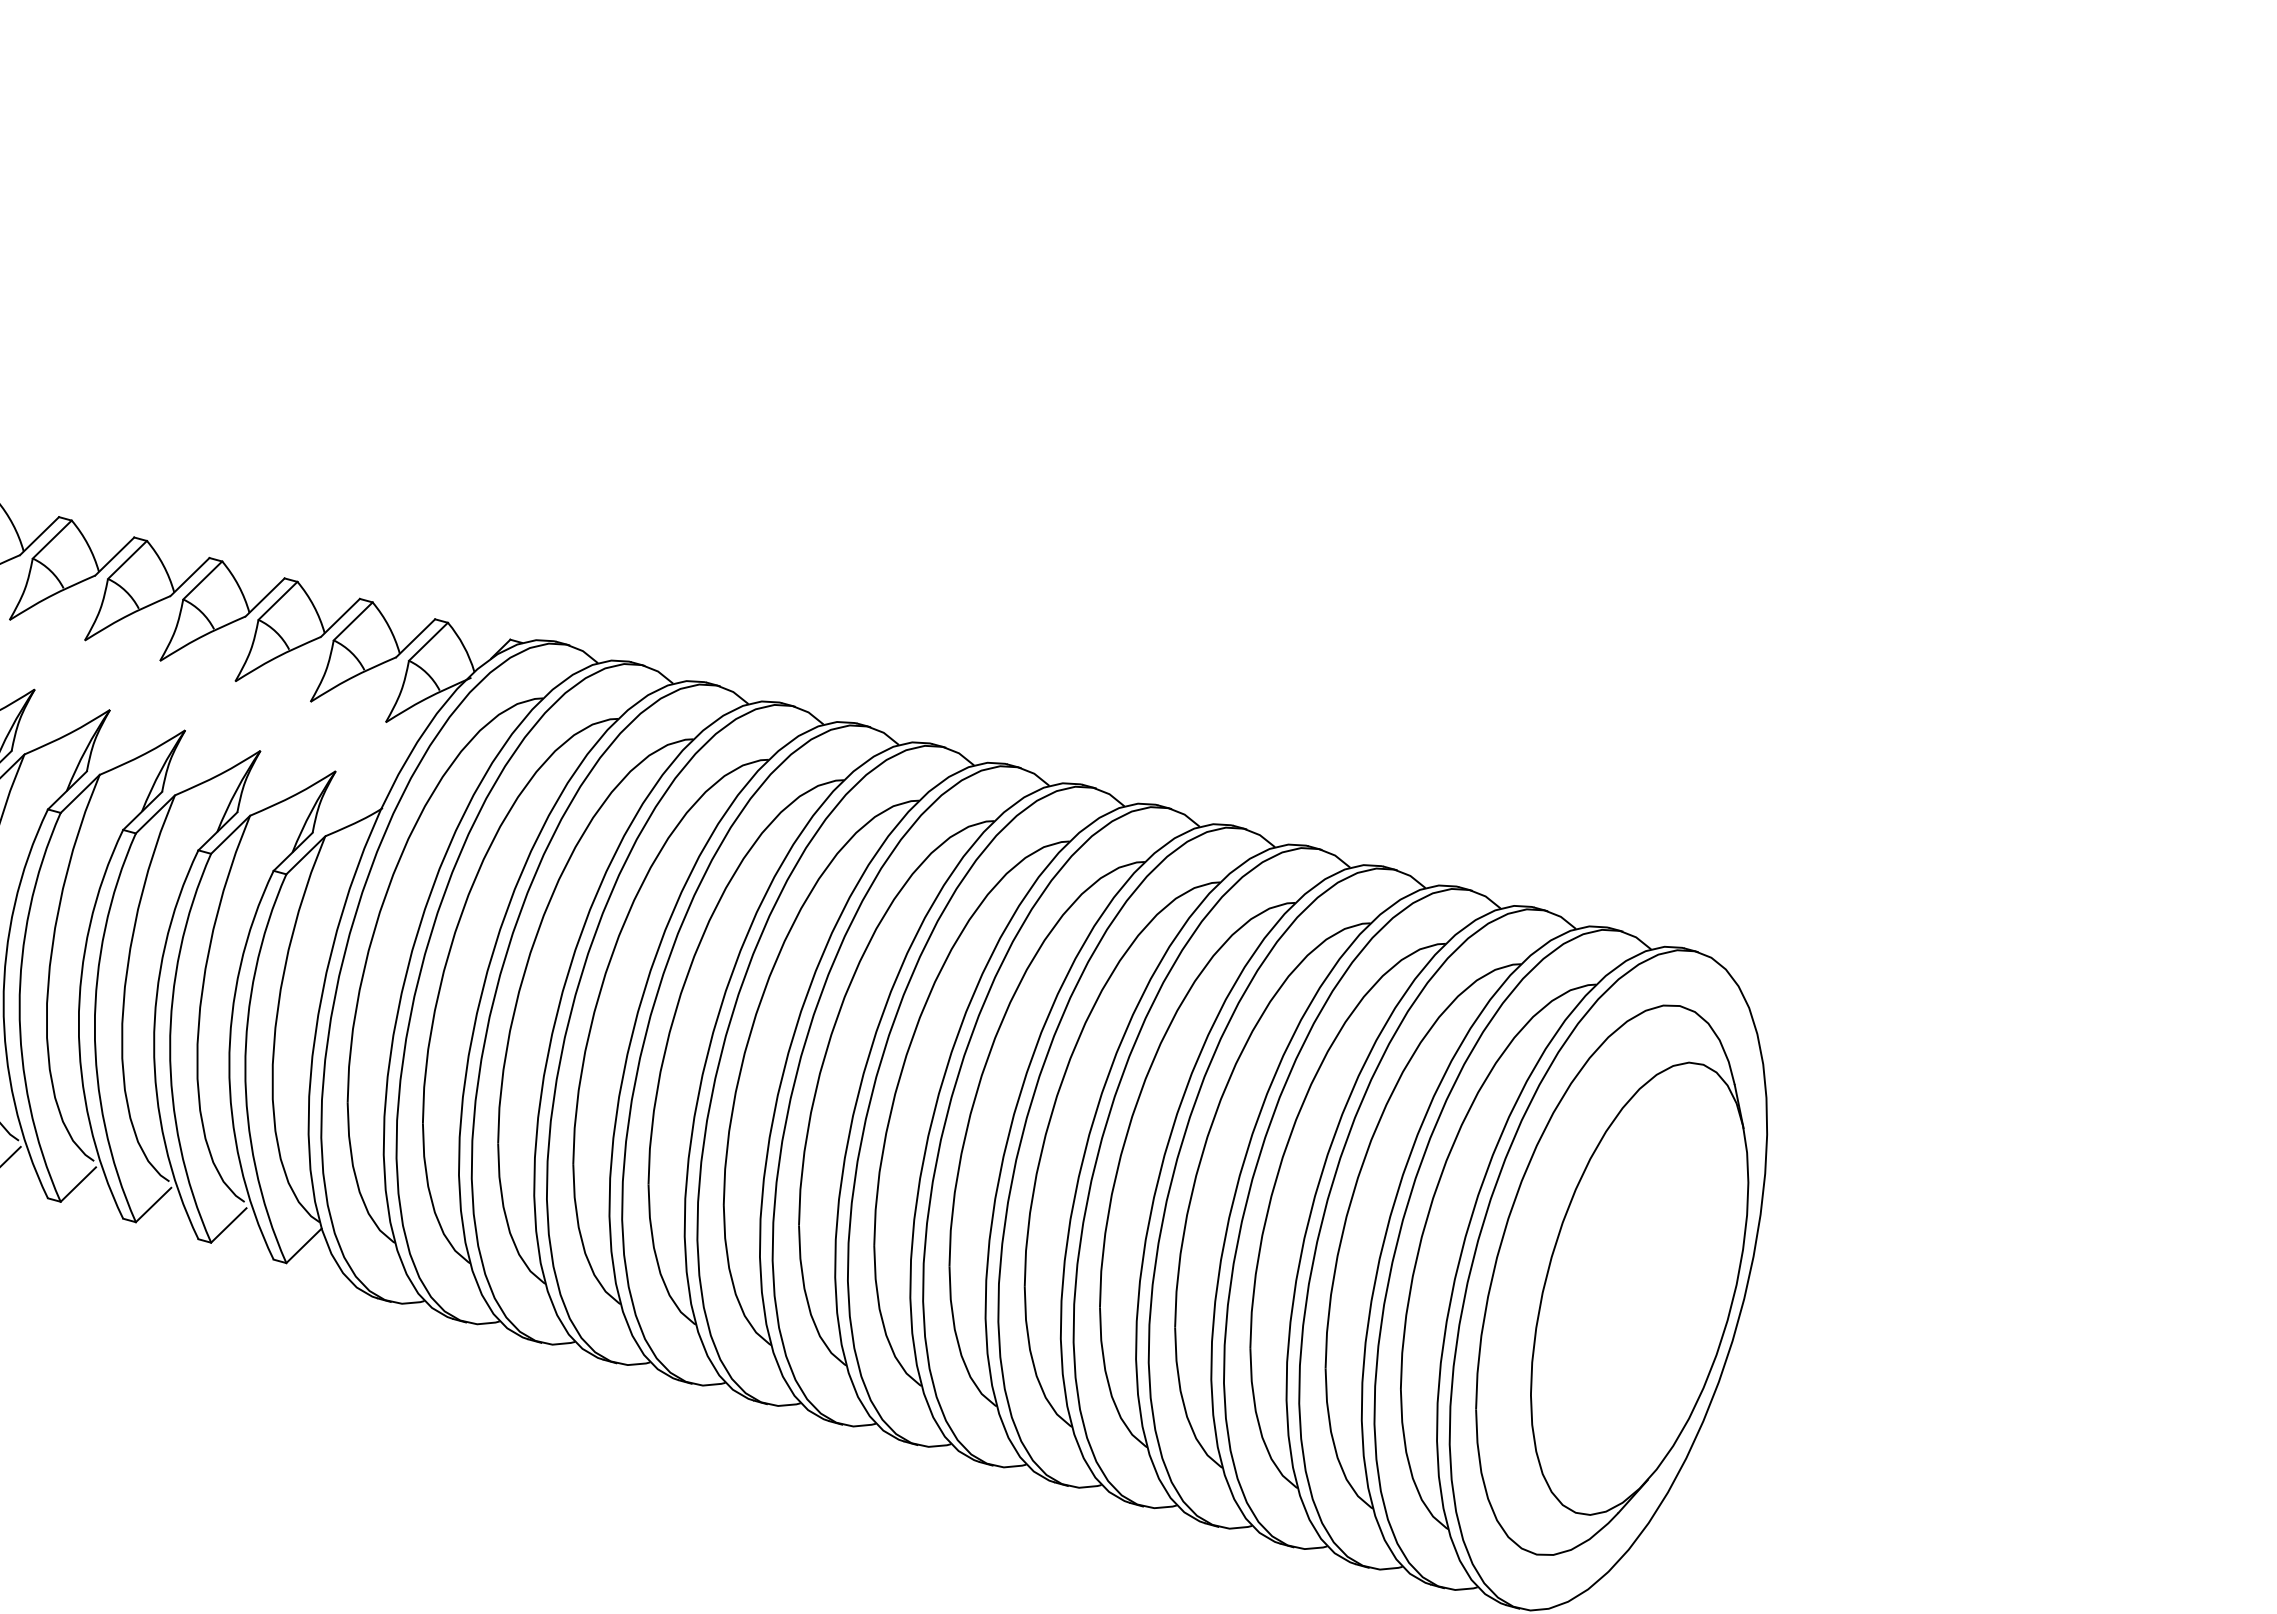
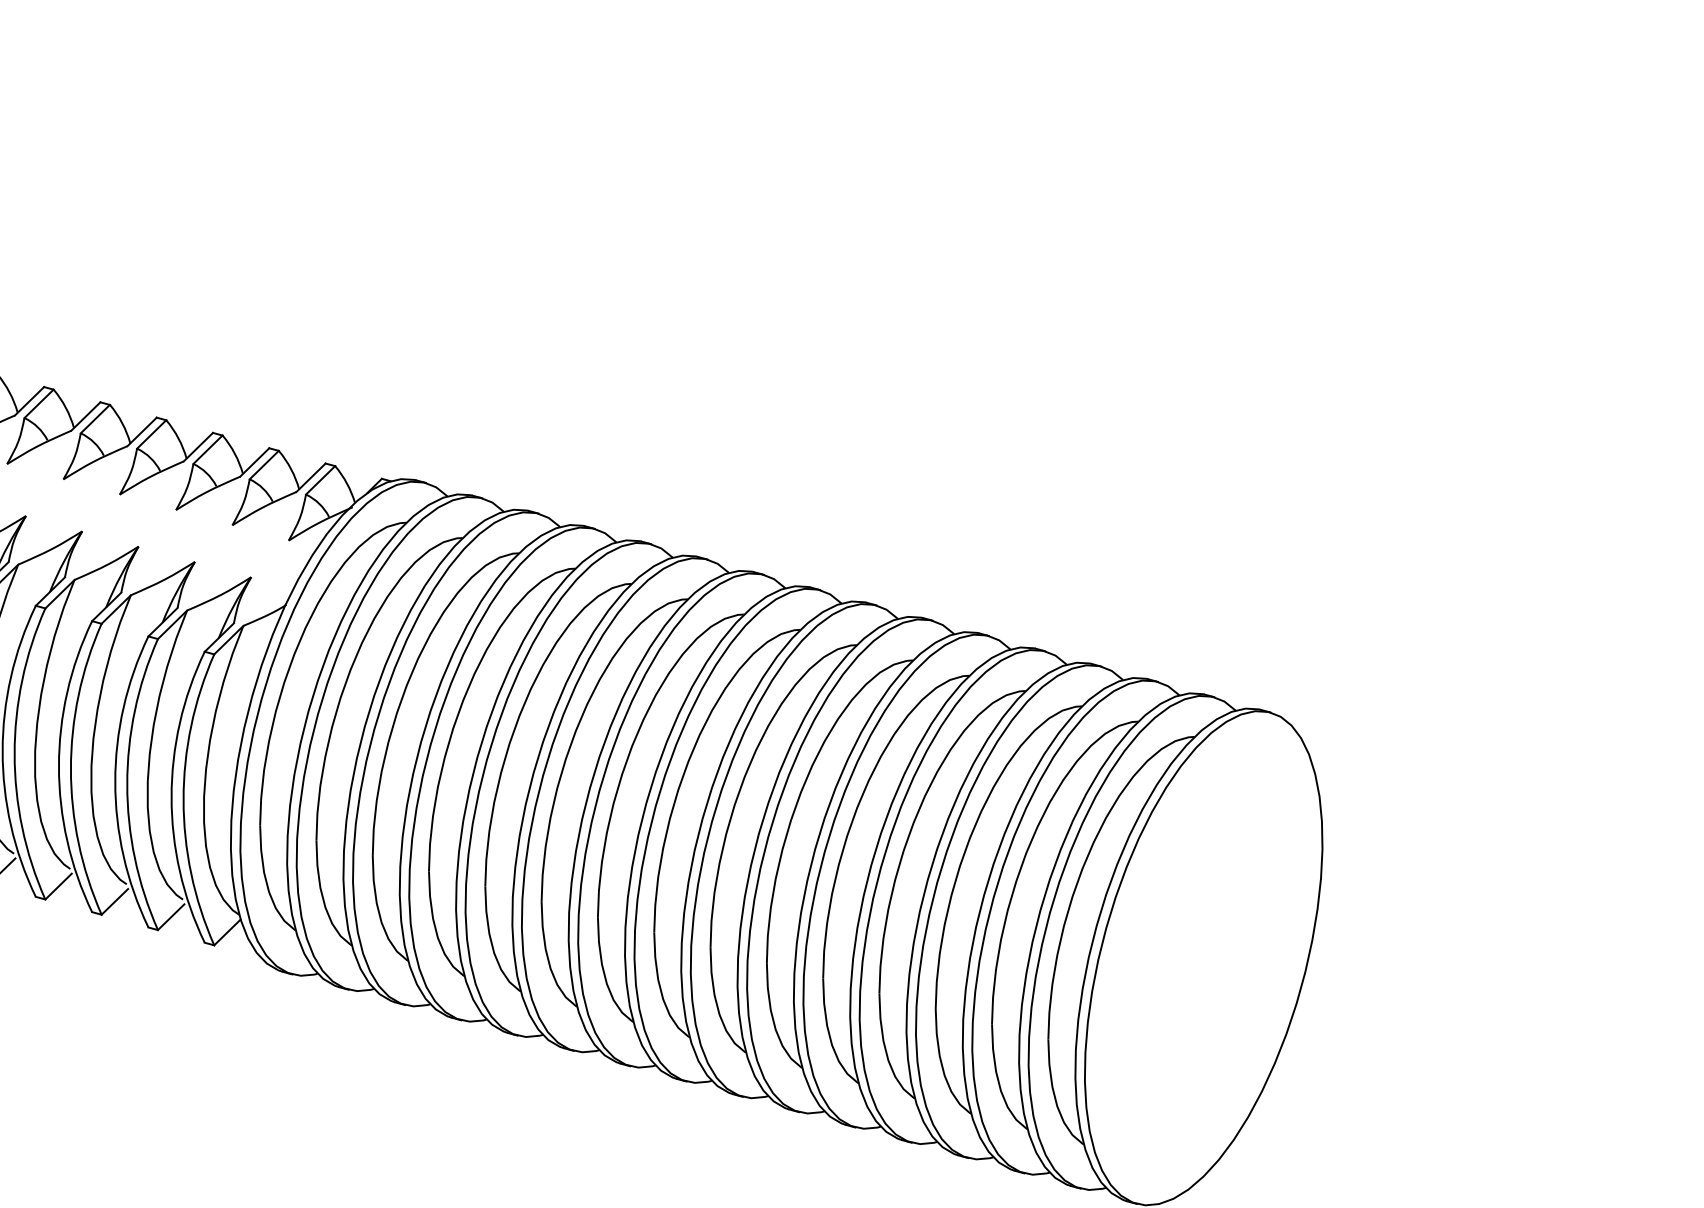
part: (1612, 1279) -> (1206, 957), removed

